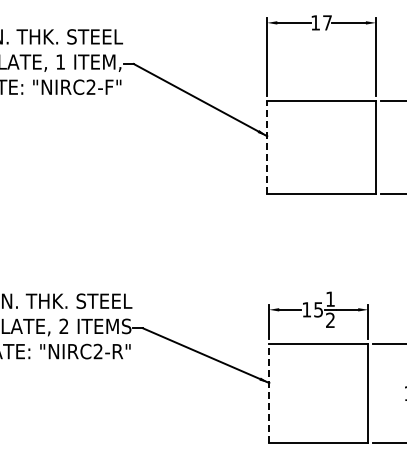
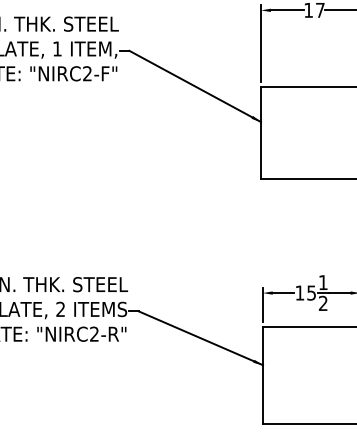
line: (267, 146) -> (261, 132), dashed -> solid
line: (269, 392) -> (263, 374), dashed -> solid

